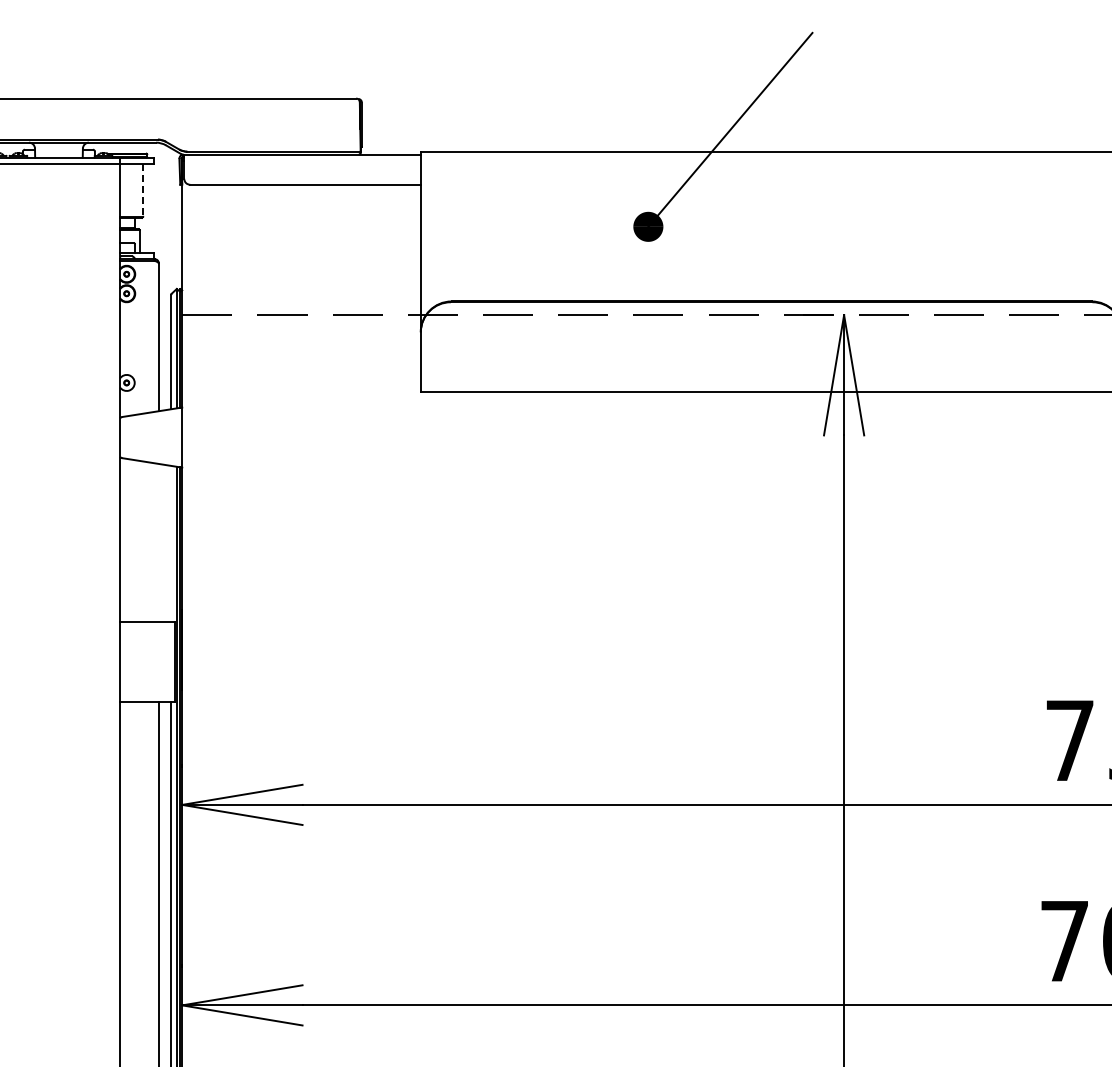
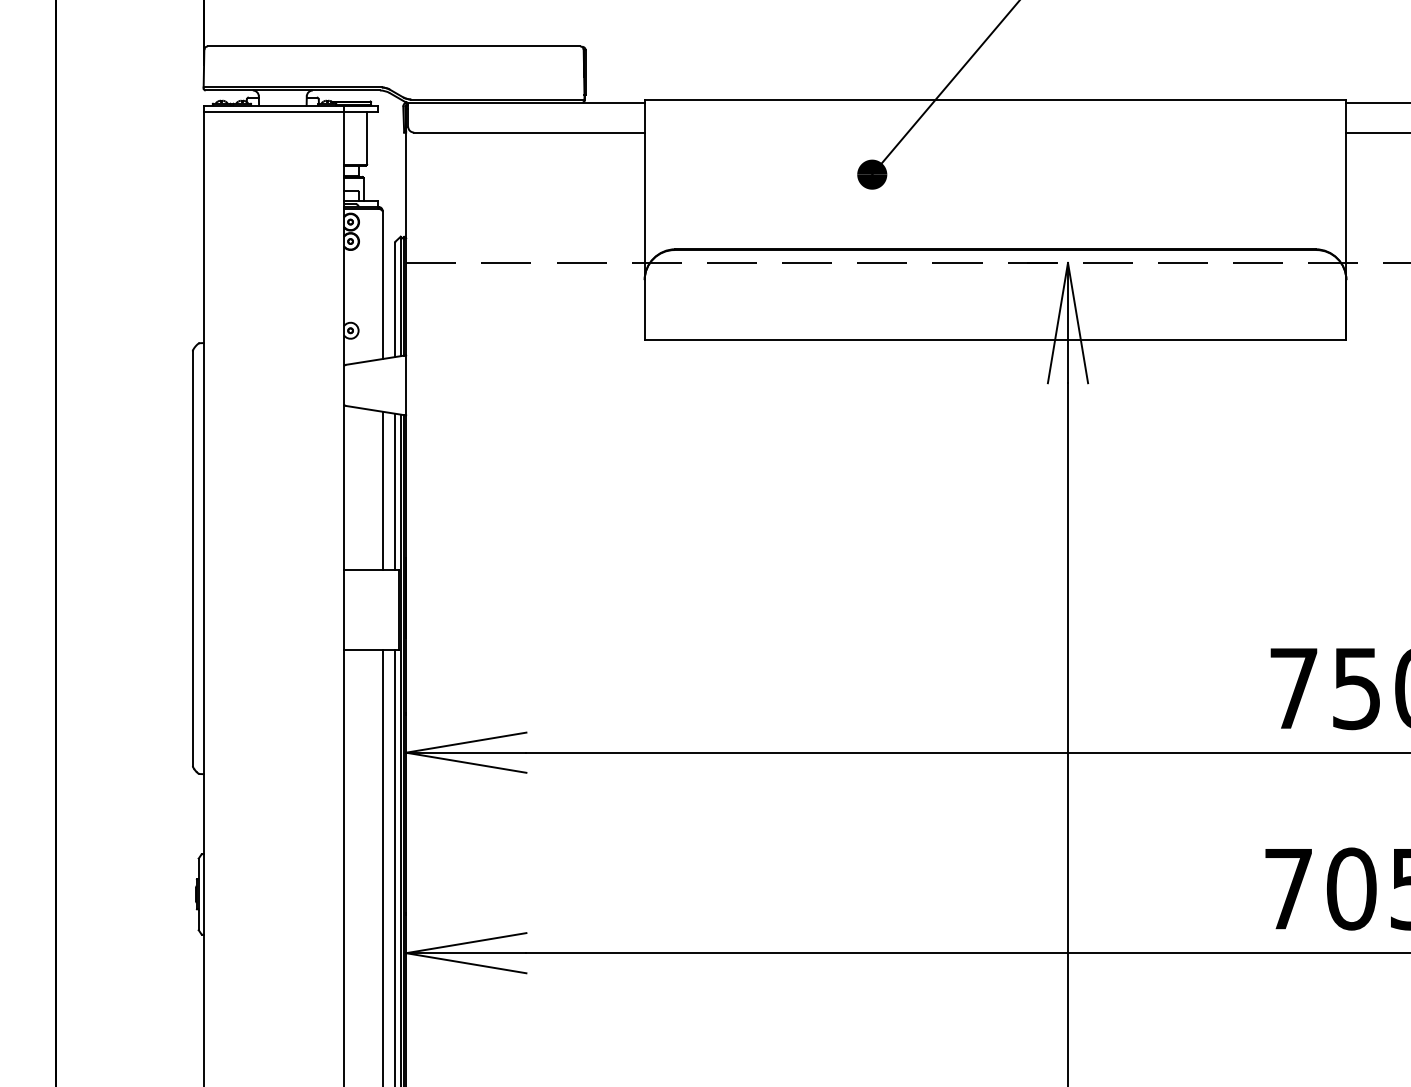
line: (143, 190) -> (367, 138), dashed -> solid
line: (158, 542) -> (382, 490), added
line: (171, 543) -> (395, 491), added

